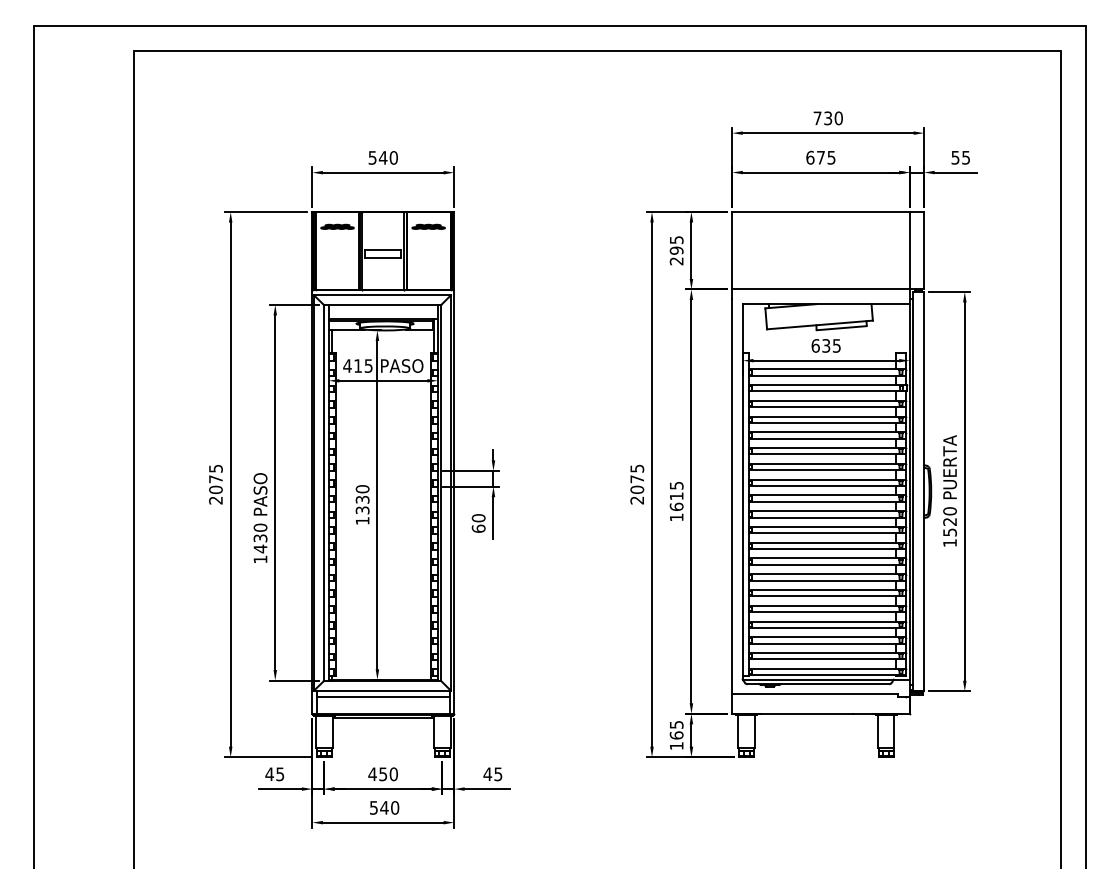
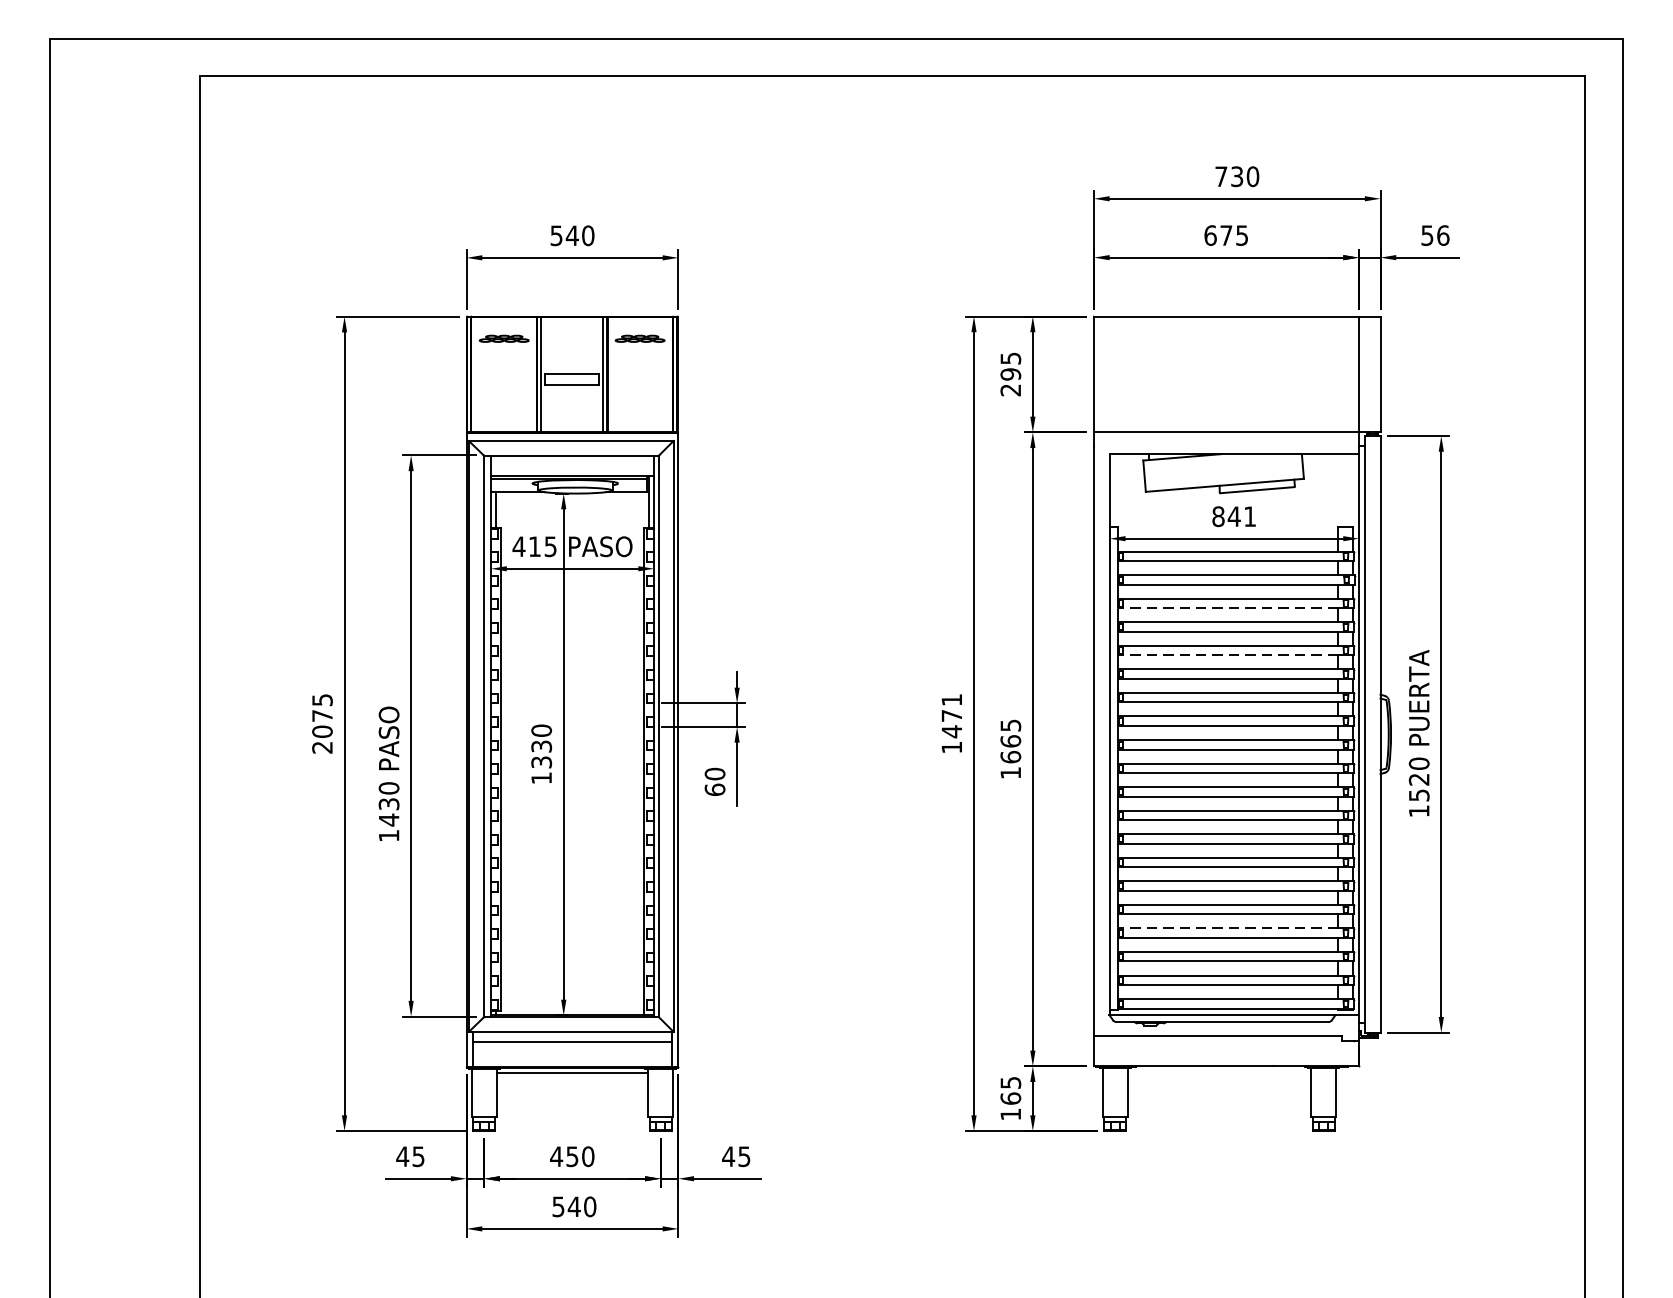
text: (966, 157) -> (1443, 235), 55 -> 56
text: (825, 345) -> (1233, 516), 635 -> 841
line: (822, 407) -> (1228, 608), solid -> dashed
line: (822, 438) -> (1228, 654), solid -> dashed
text: (637, 484) -> (952, 723), 2075 -> 1471
text: (676, 496) -> (1010, 741), 1615 -> 1665
line: (822, 621) -> (1228, 928), solid -> dashed

